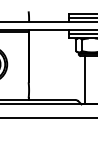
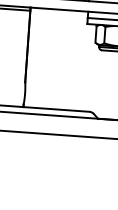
line: (84, 80) -> (104, 85), removed

